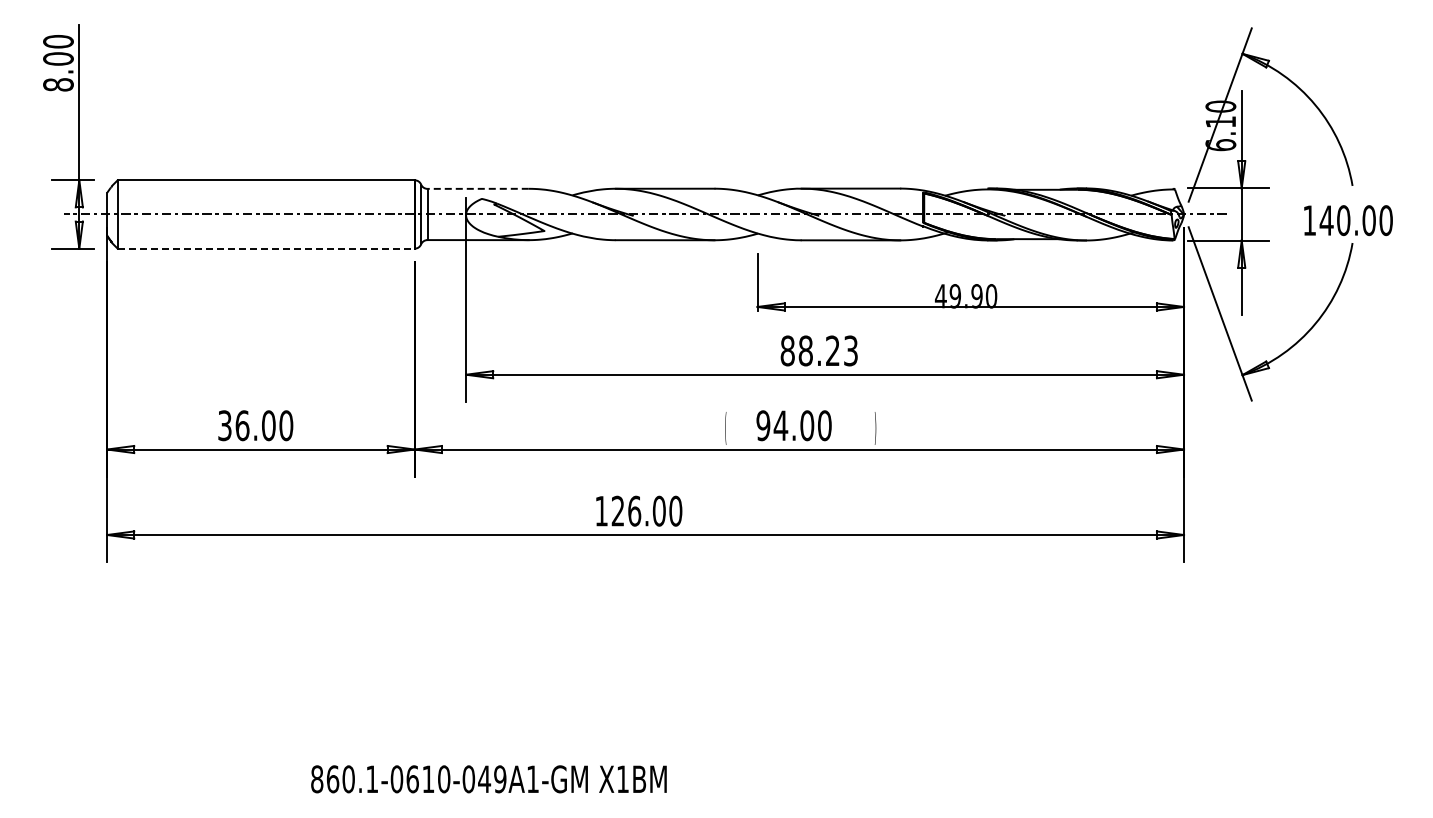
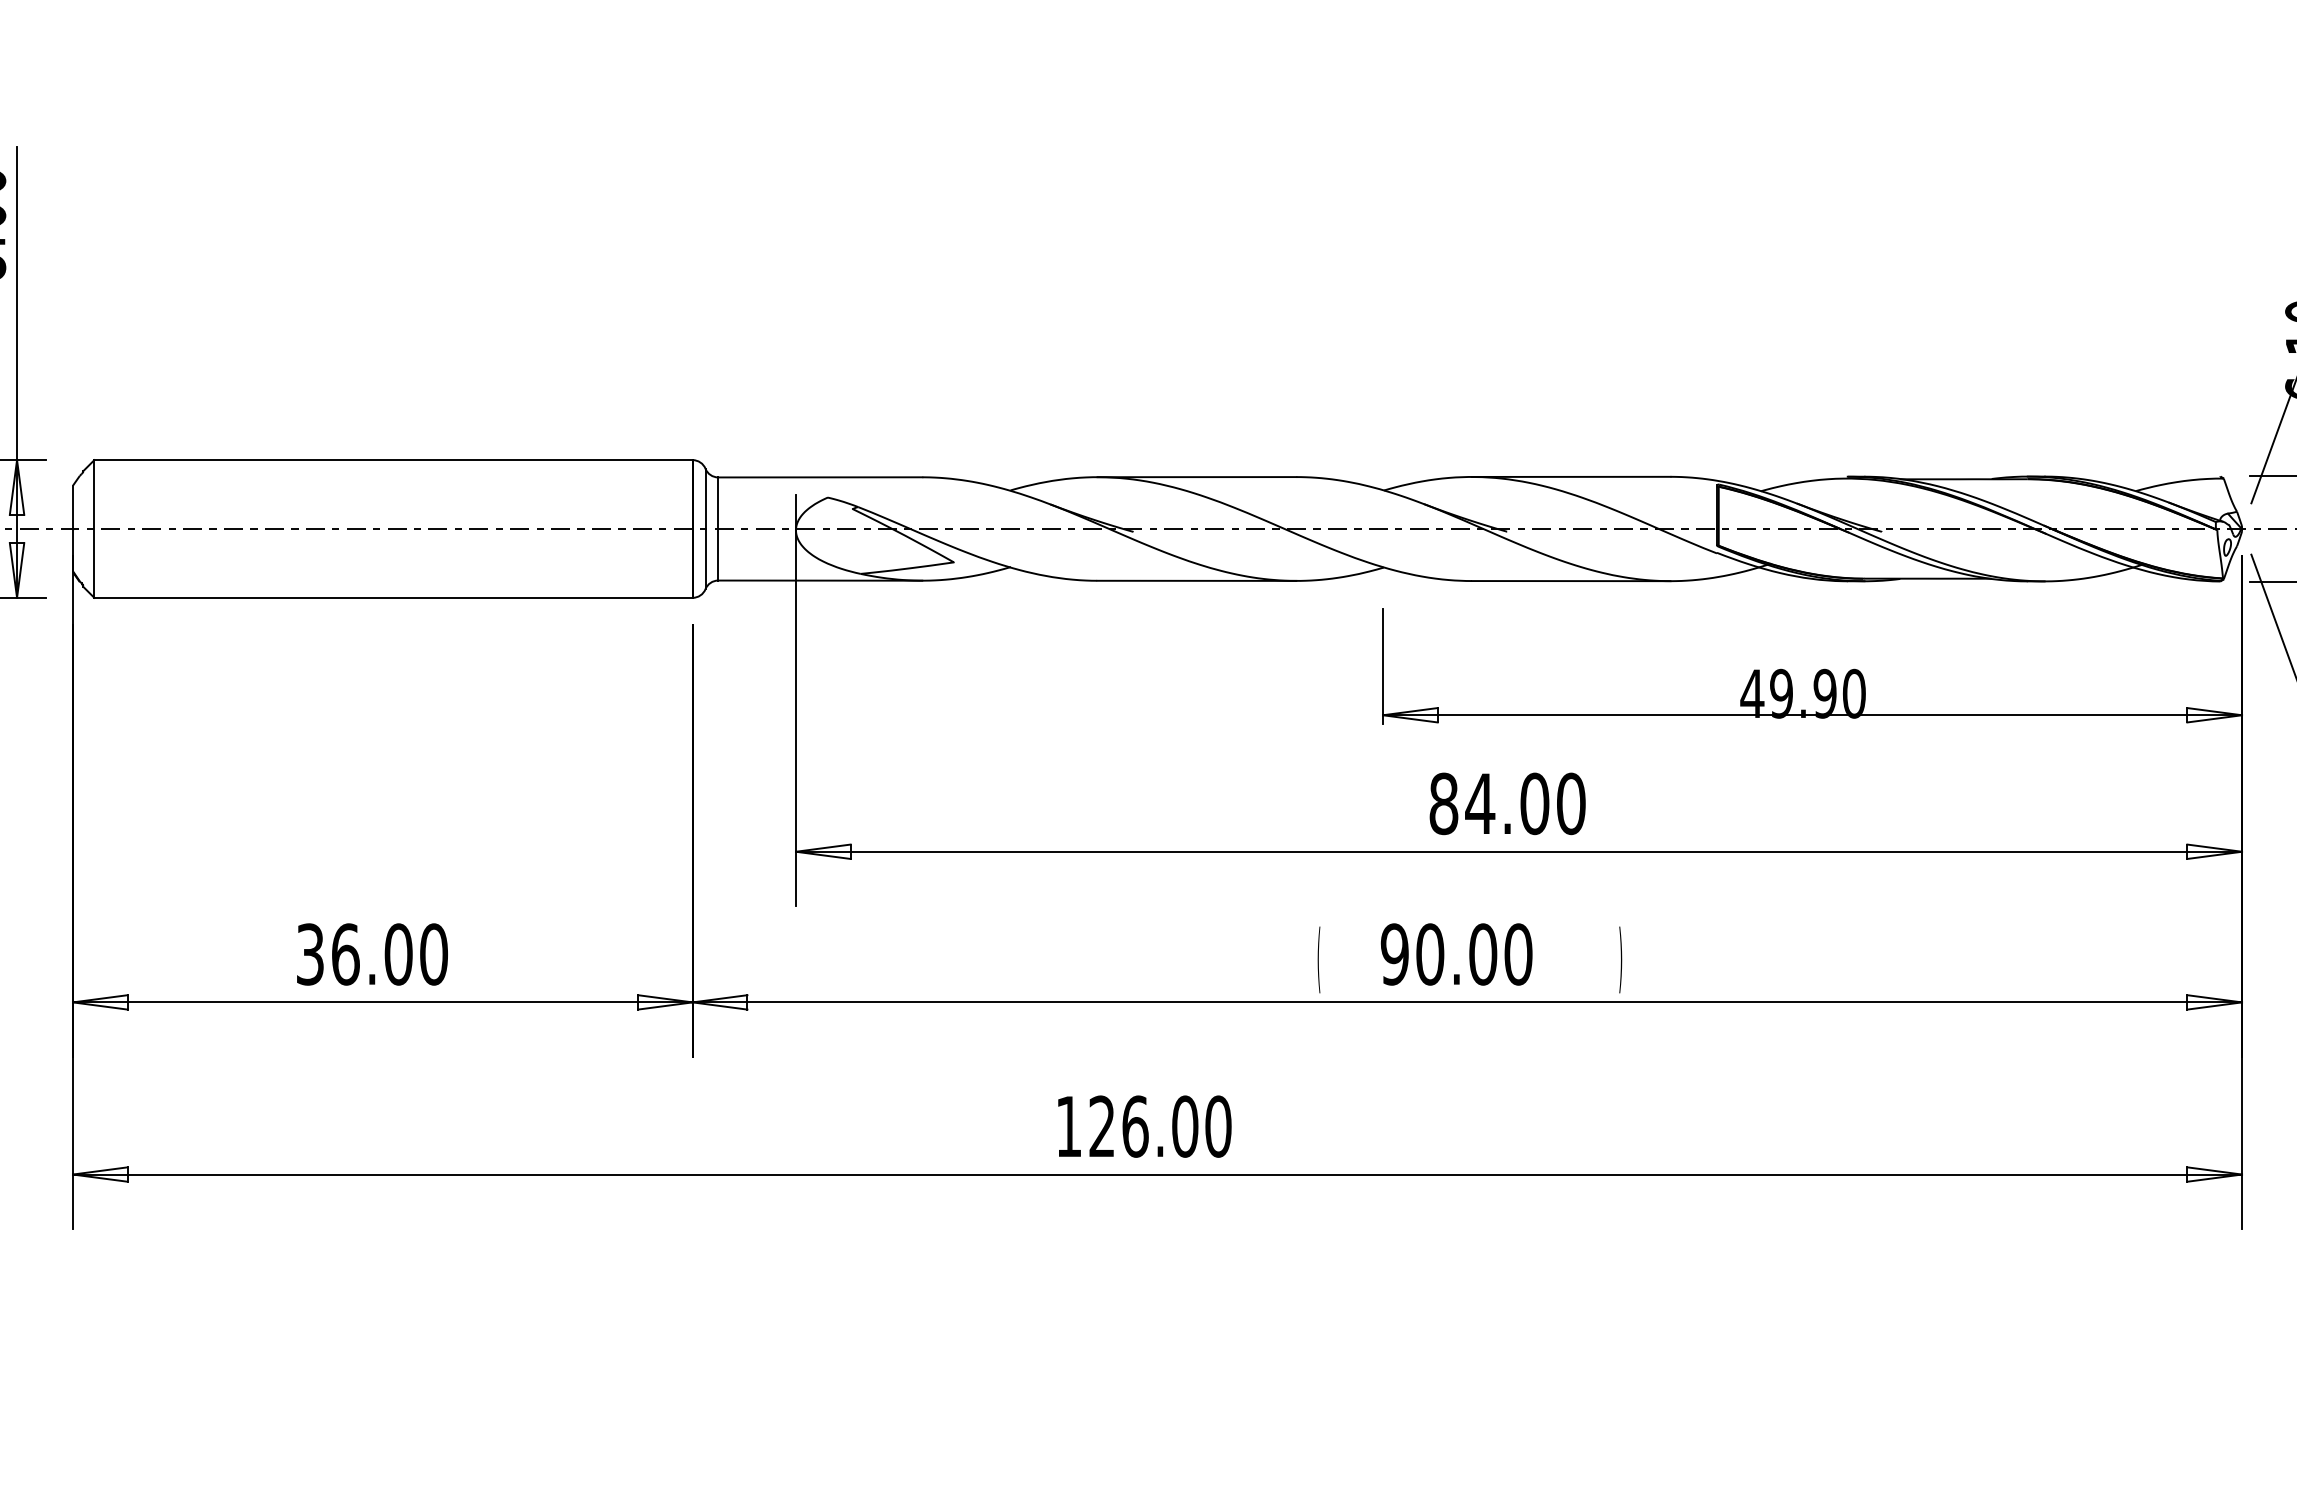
line: (478, 188) -> (821, 476), dashed -> solid
line: (266, 248) -> (394, 597), dashed -> solid
text: (828, 350) -> (1525, 802), 88.23 -> 84.00
text: (780, 425) -> (1429, 953), 94.00 -> 90.00

